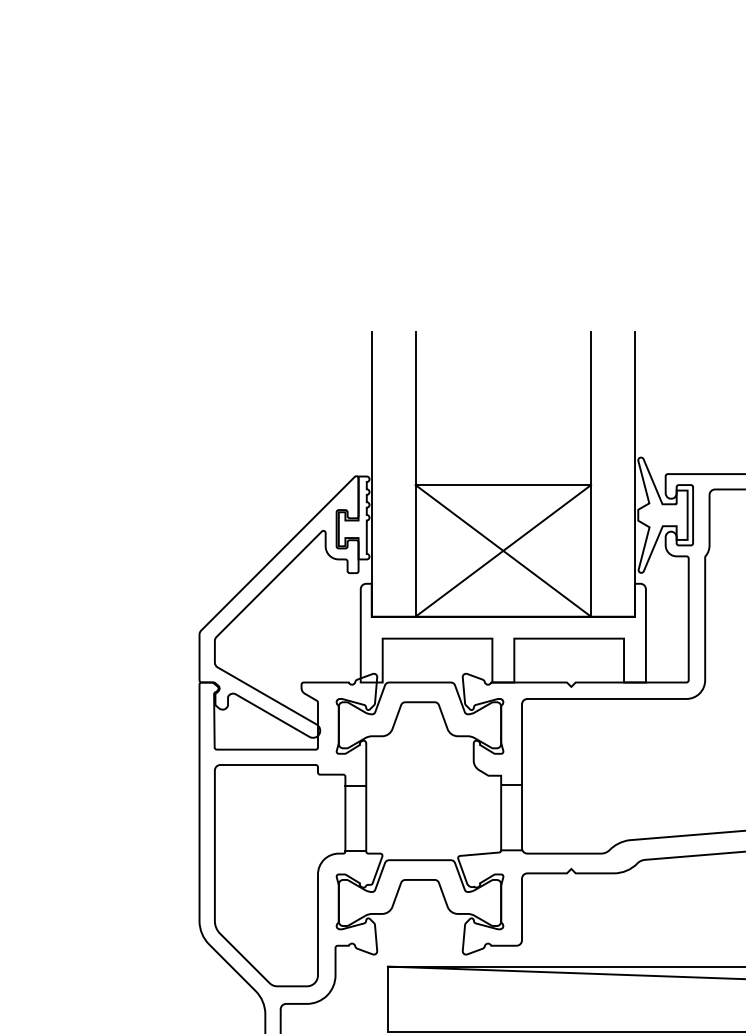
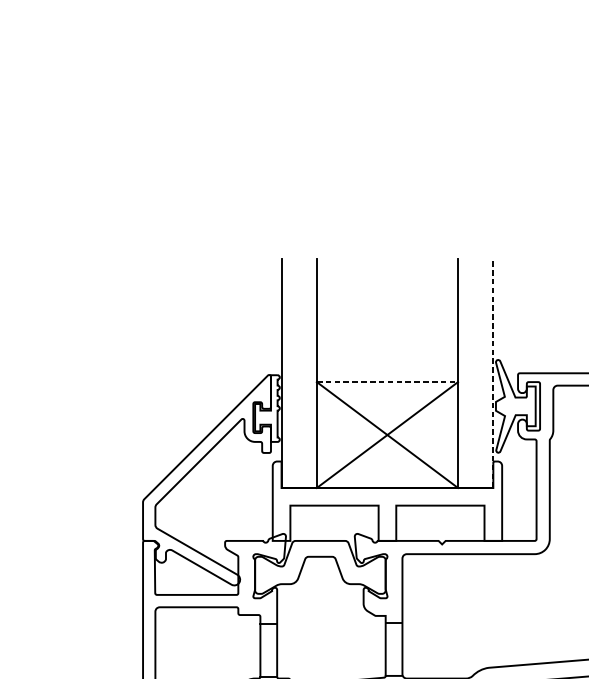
line: (634, 474) -> (492, 373), solid -> dashed
line: (503, 485) -> (387, 382), solid -> dashed

